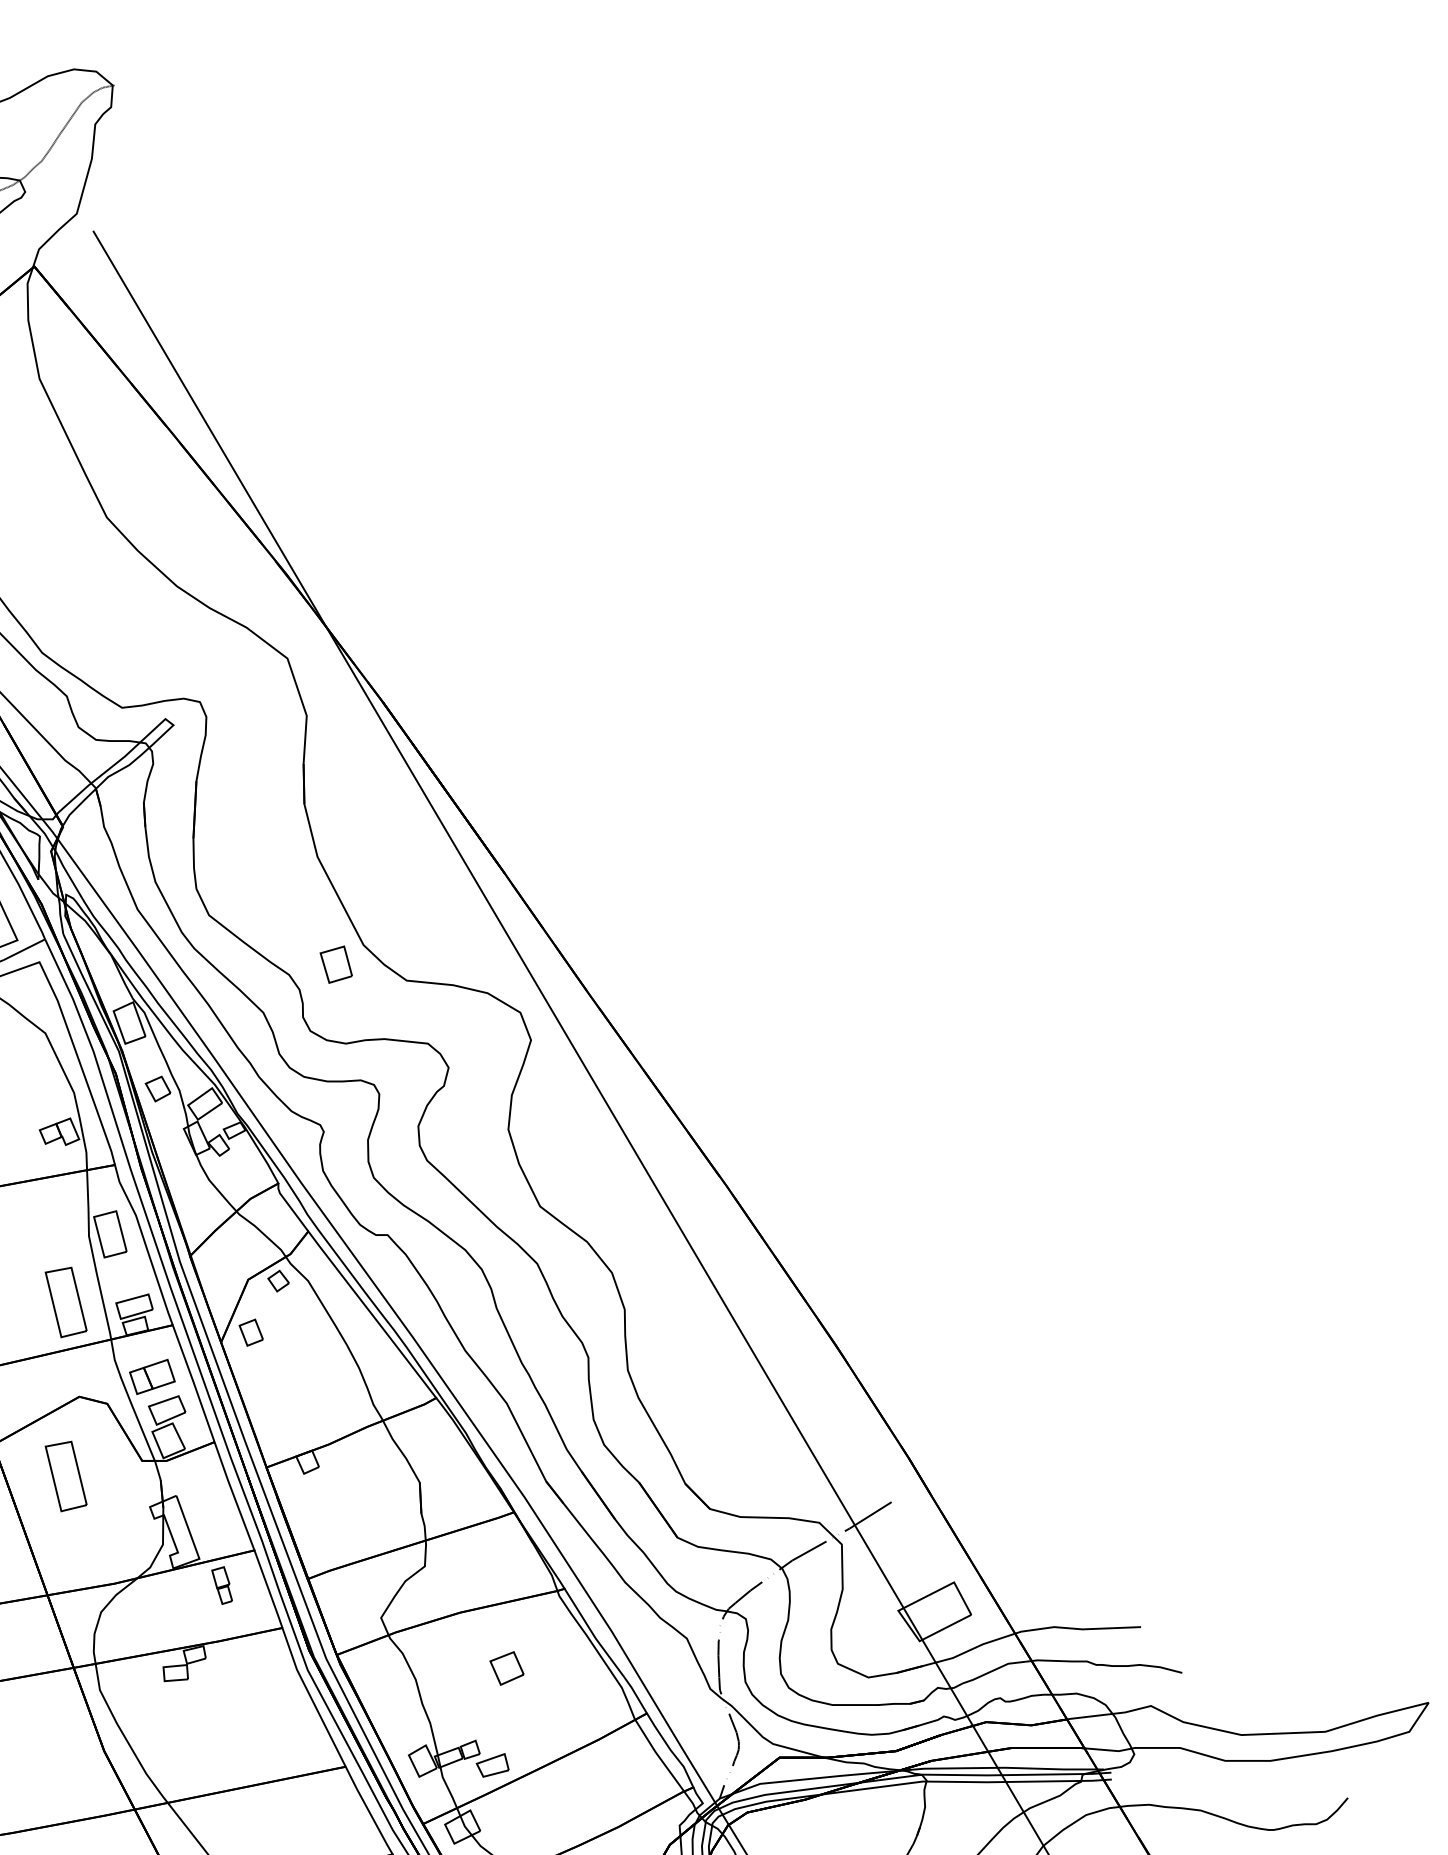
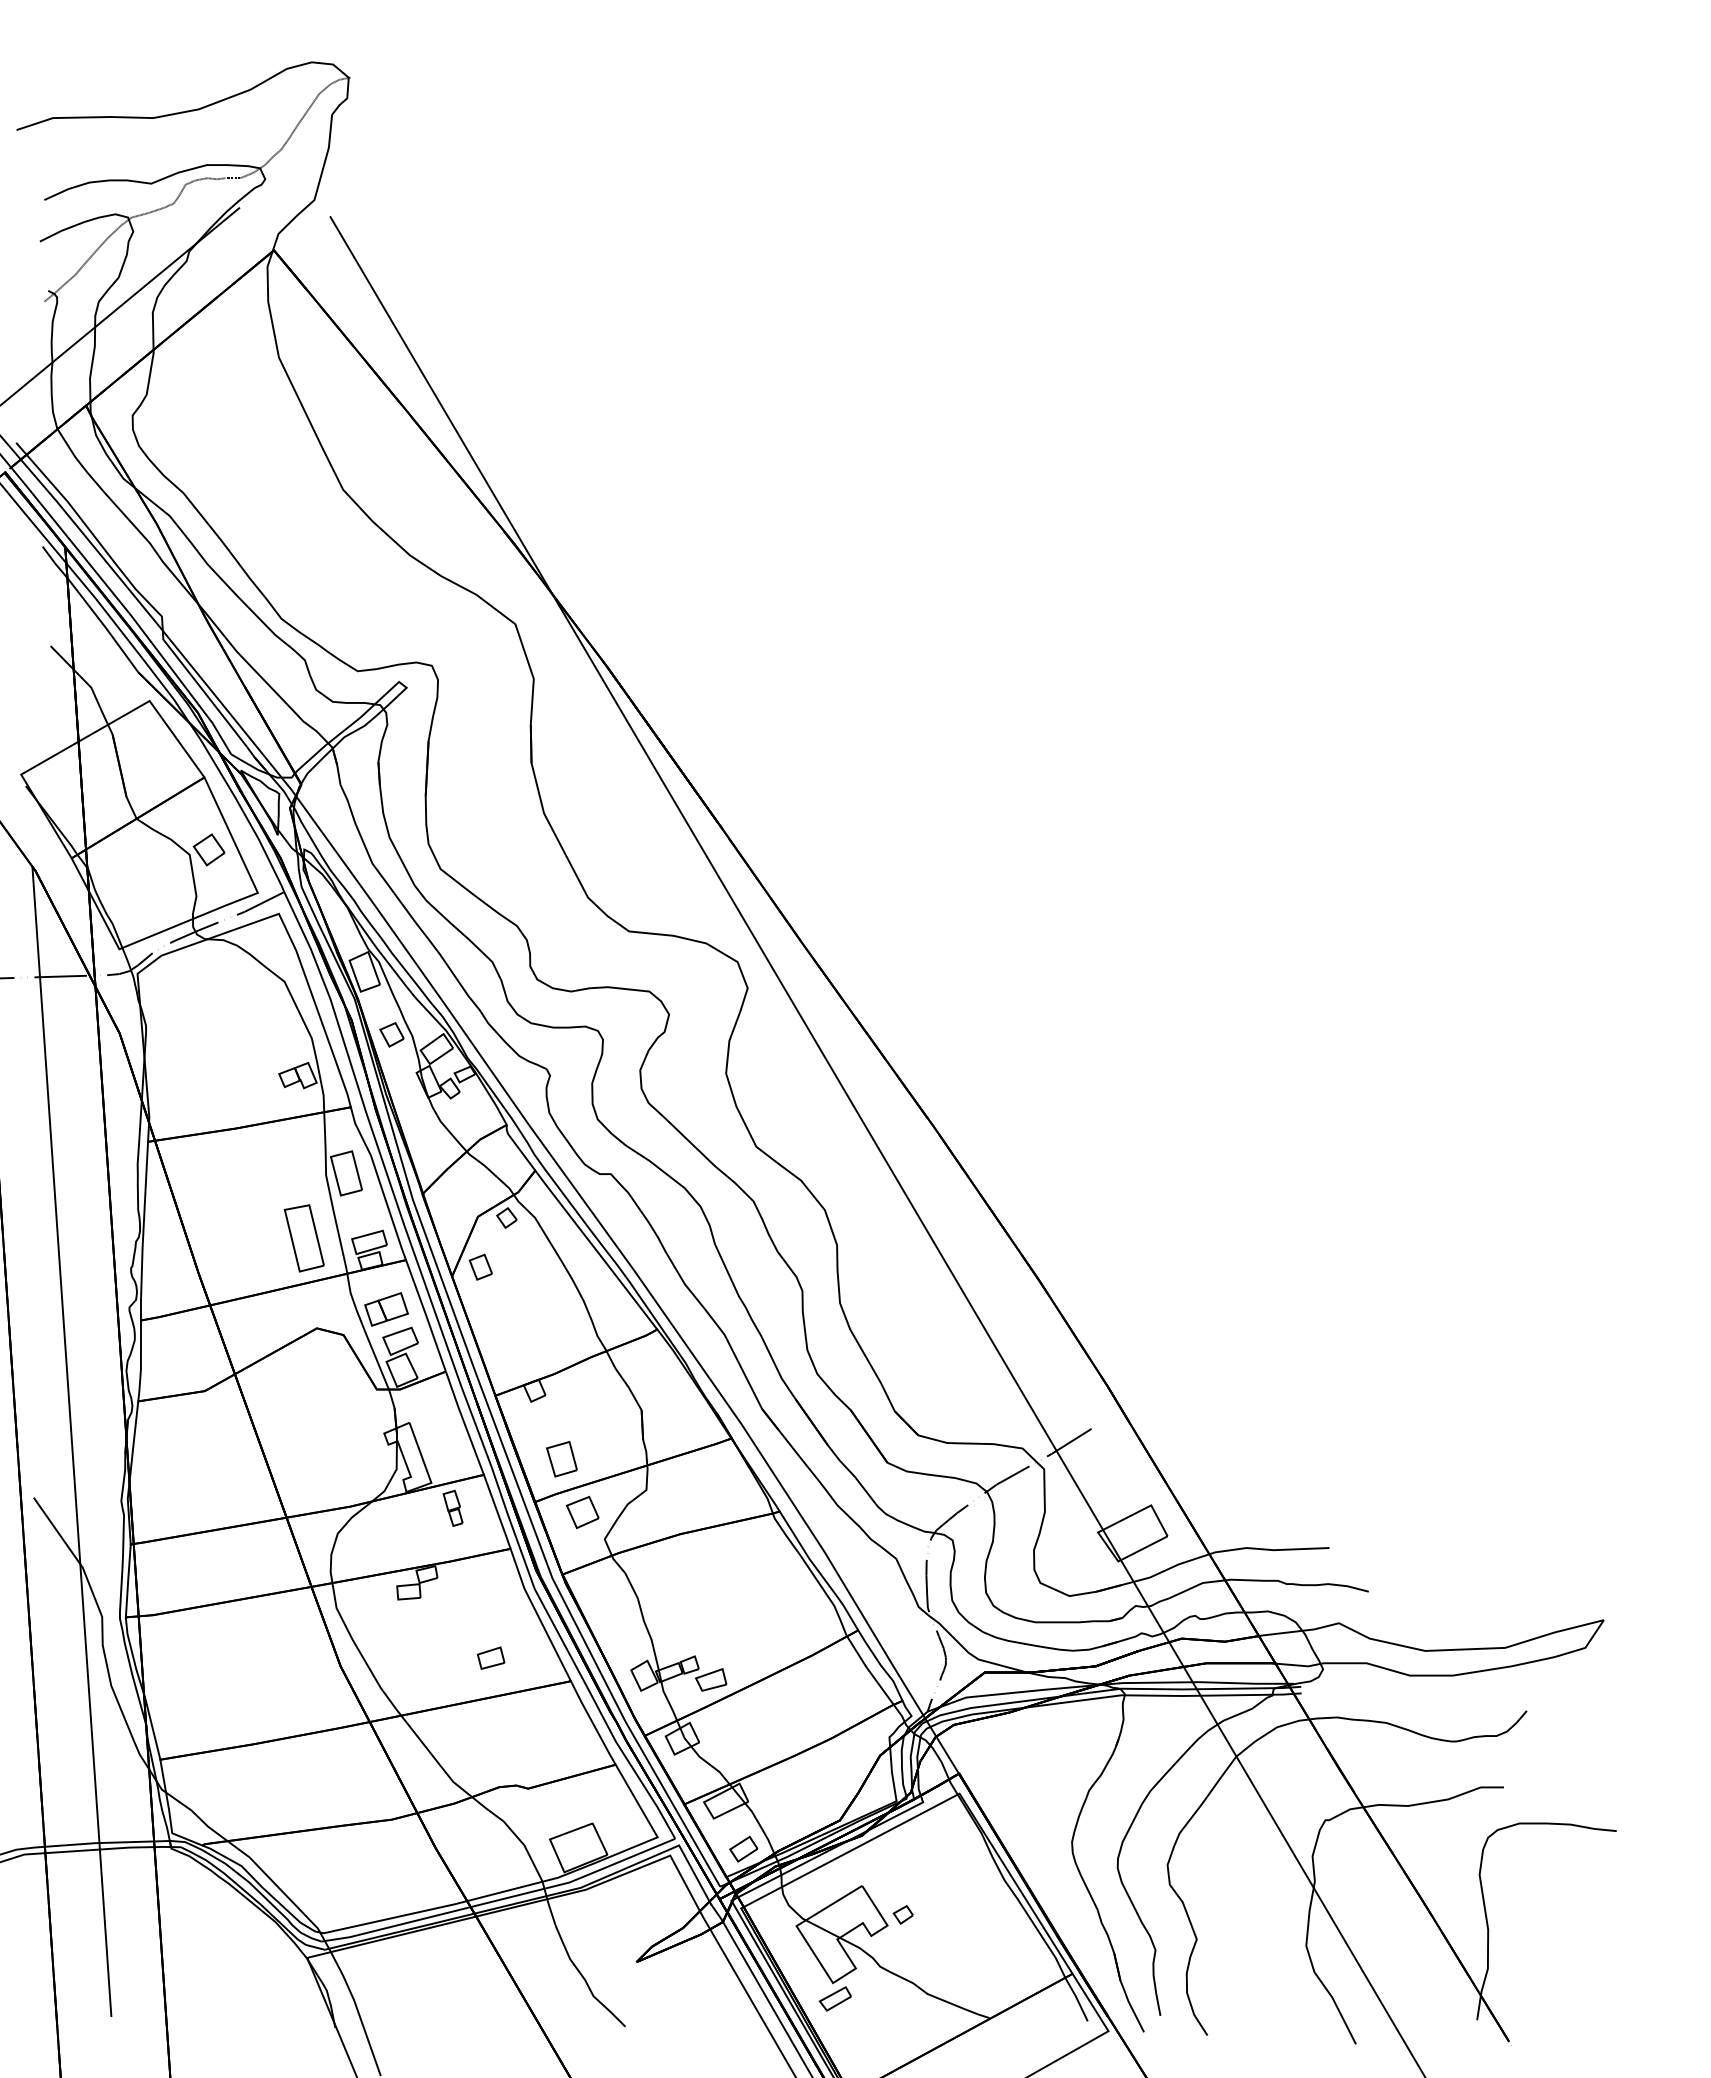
part: (335, 964) -> (561, 1459), moved
part: (65, 1476) -> (303, 1404), removed
part: (506, 1668) -> (582, 1512), moved
part: (261, 1741) -> (490, 1657), added

